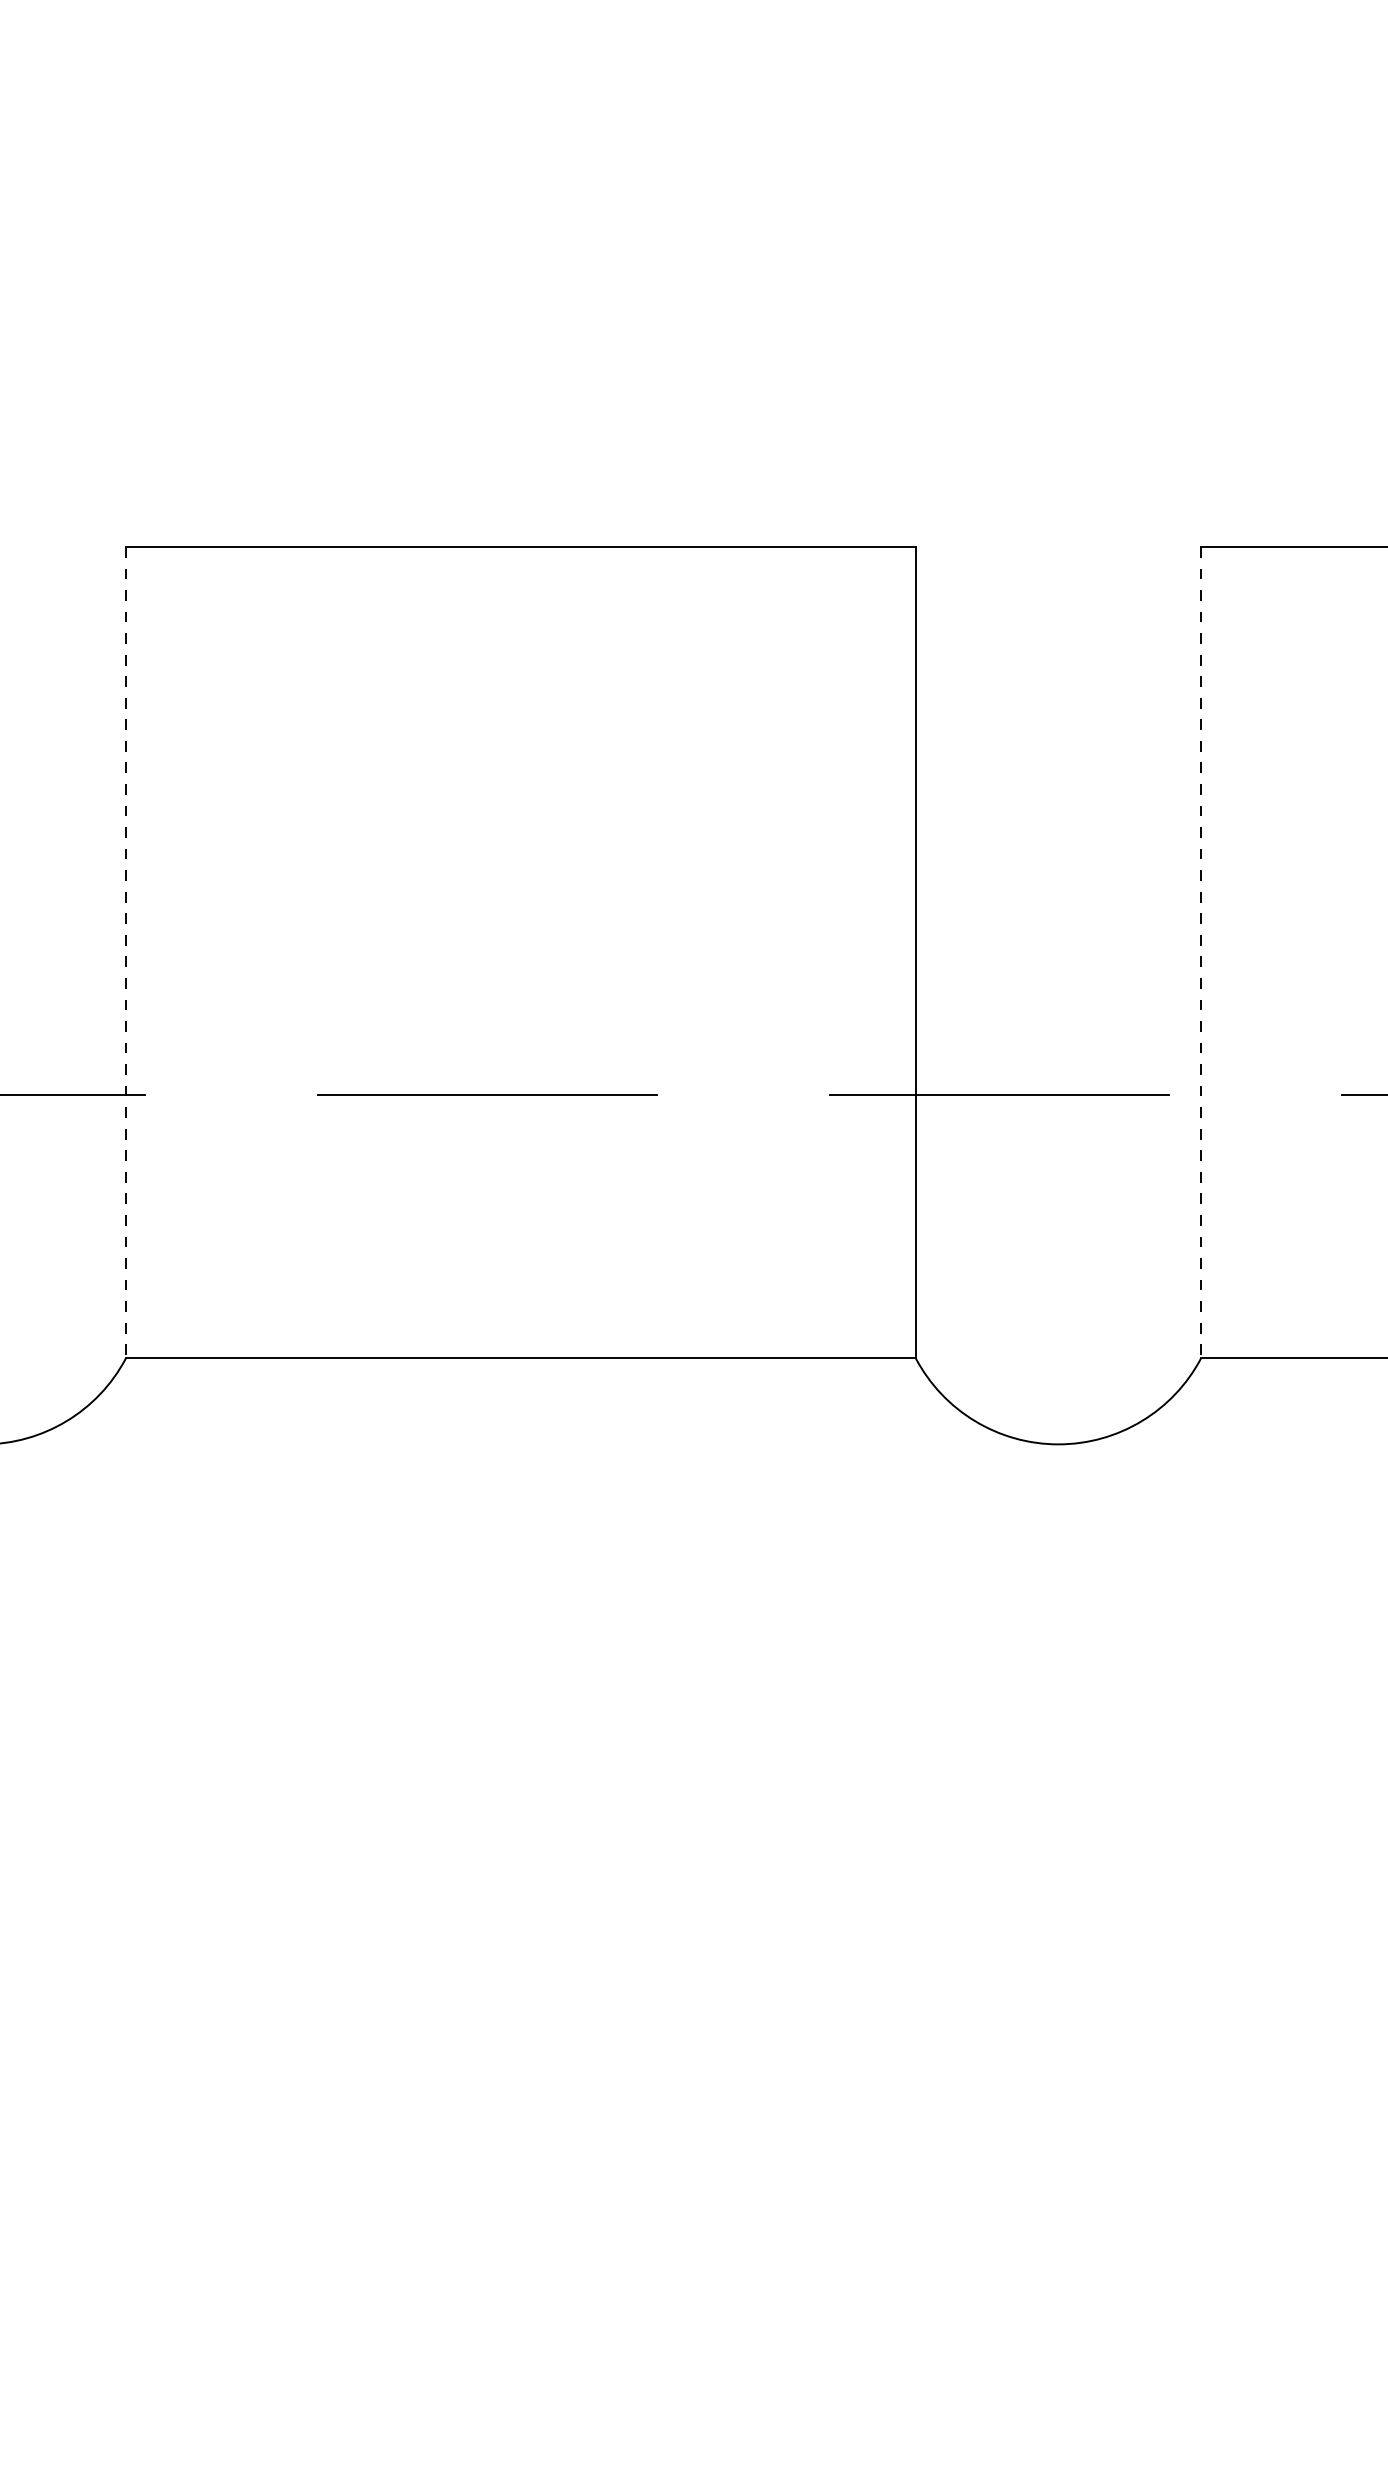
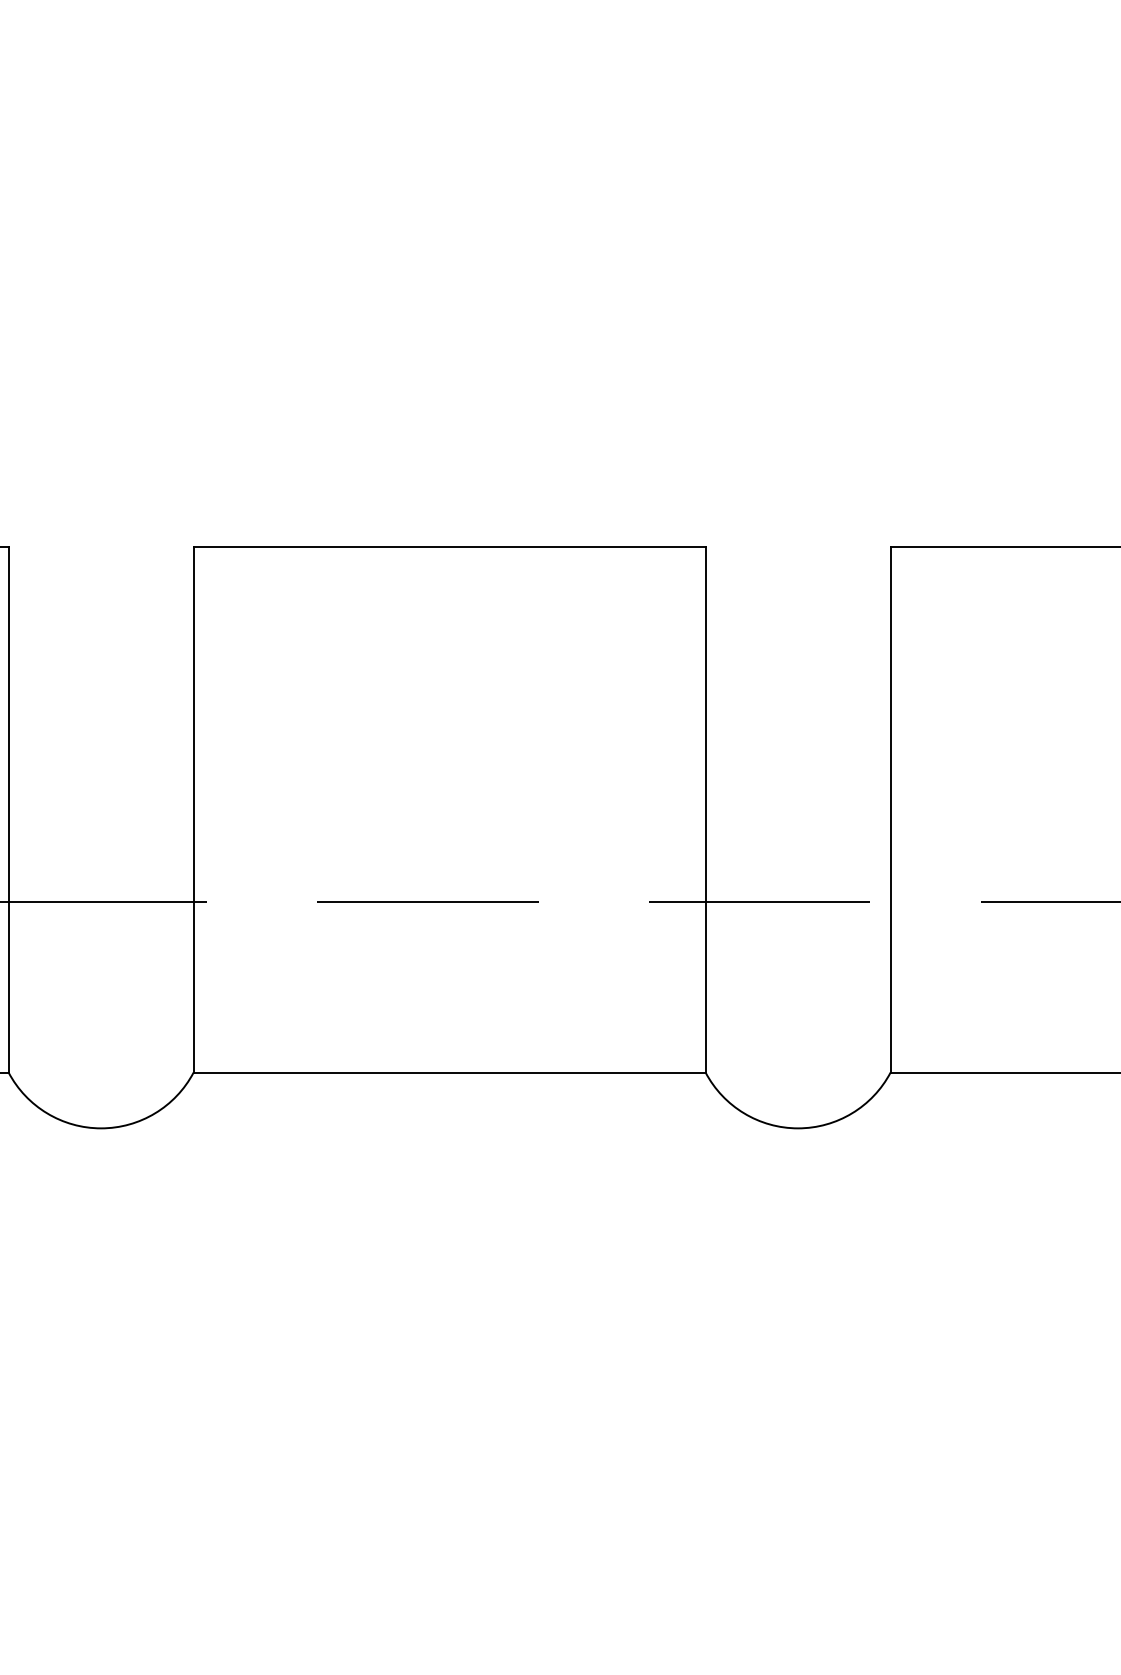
line: (125, 954) -> (193, 810), dashed -> solid
line: (1200, 954) -> (890, 810), dashed -> solid

